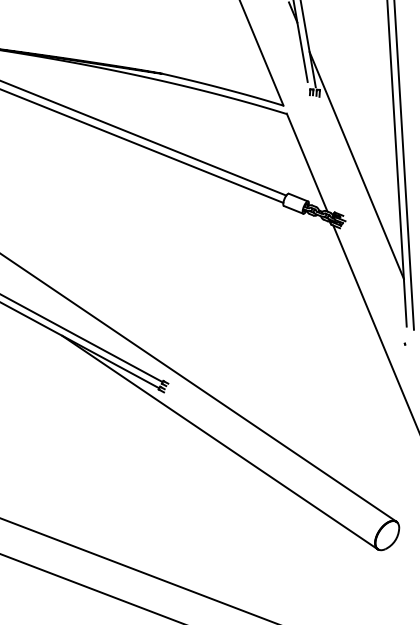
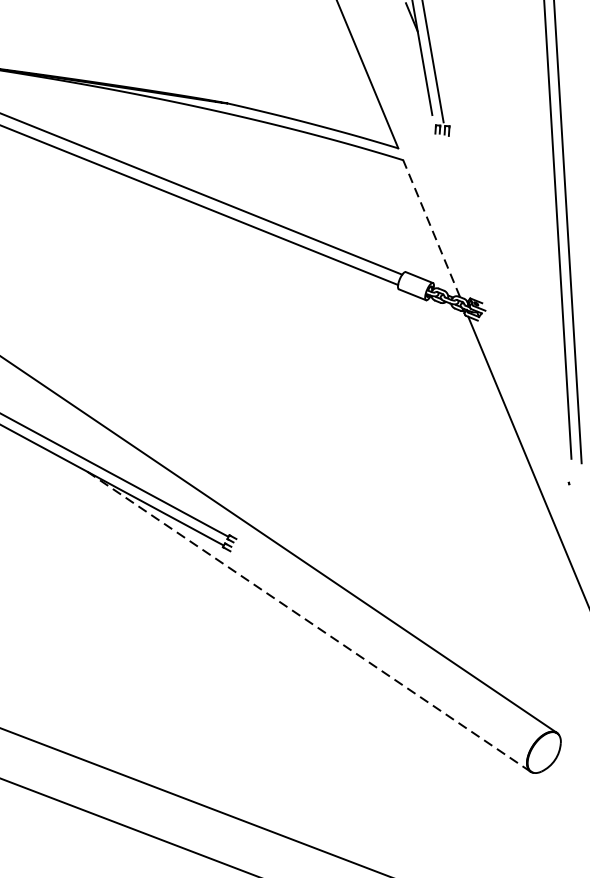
line: (307, 163) -> (432, 229), solid -> dashed
line: (356, 165) -> (500, 232), removed
line: (220, 442) -> (309, 621), solid -> dashed

